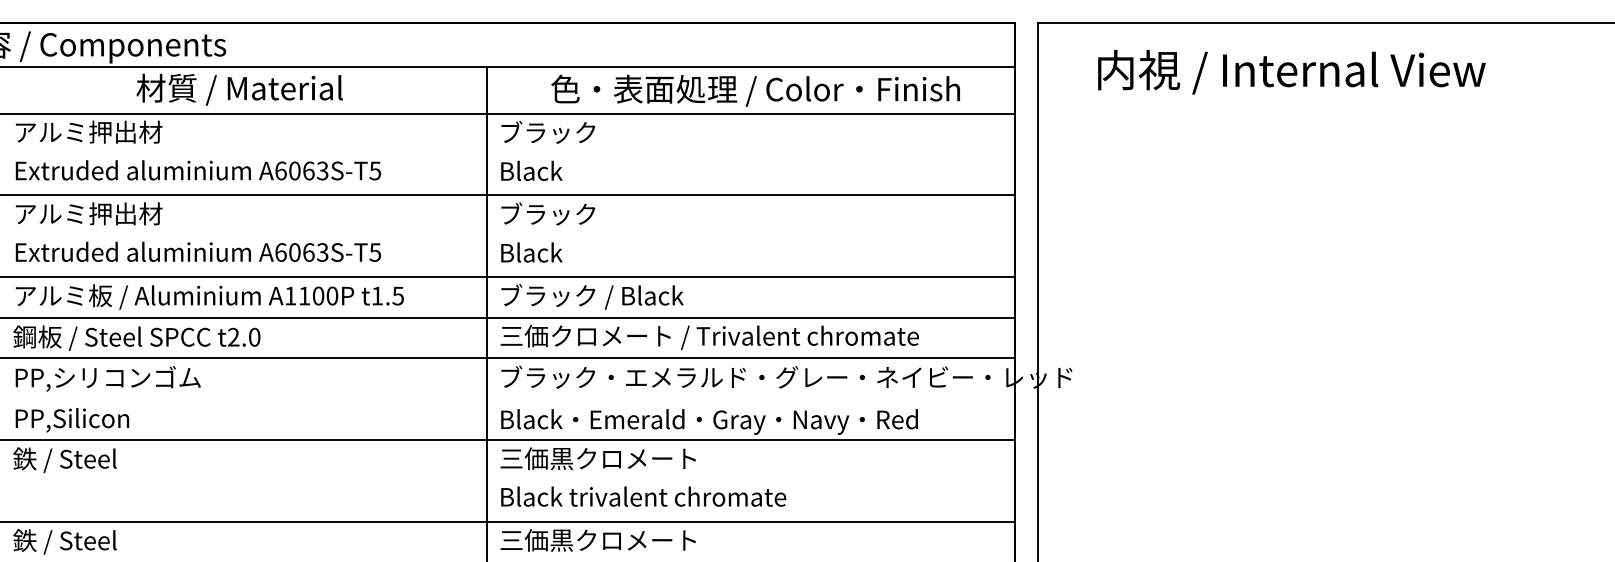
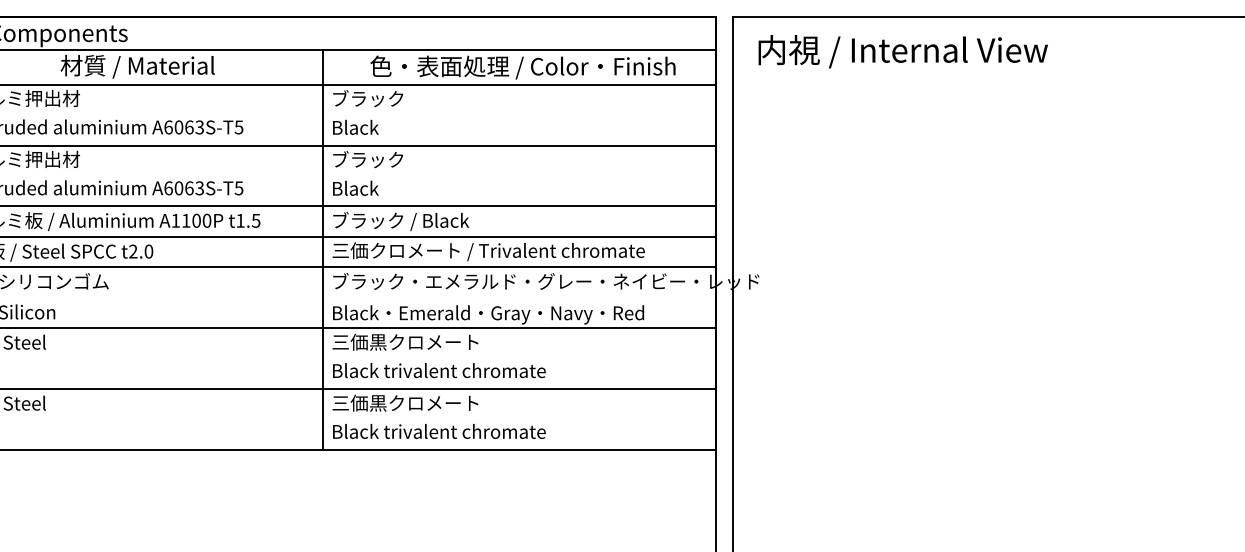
text: (1290, 71) -> (902, 51), moved

